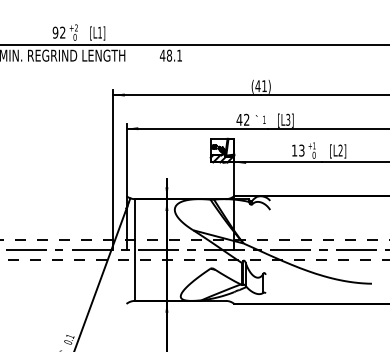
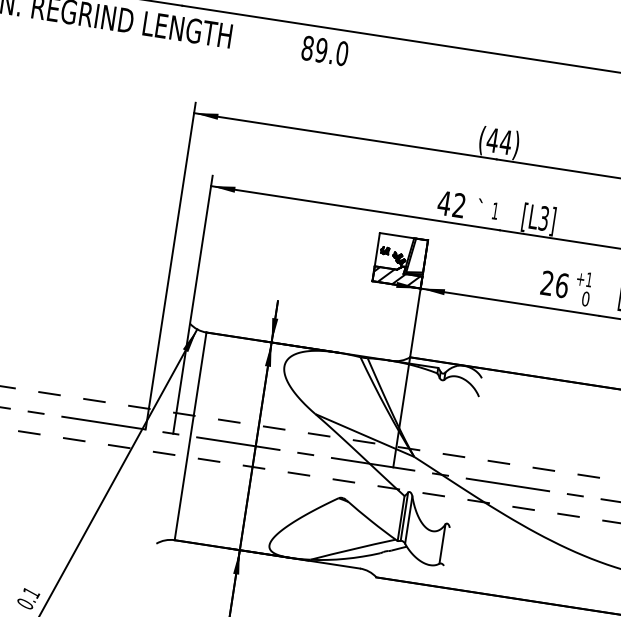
text: (170, 55) -> (323, 50), 48.1 -> 89.0
text: (264, 85) -> (506, 140), (41) -> (44)
text: (297, 150) -> (553, 283), 13 -> 26

